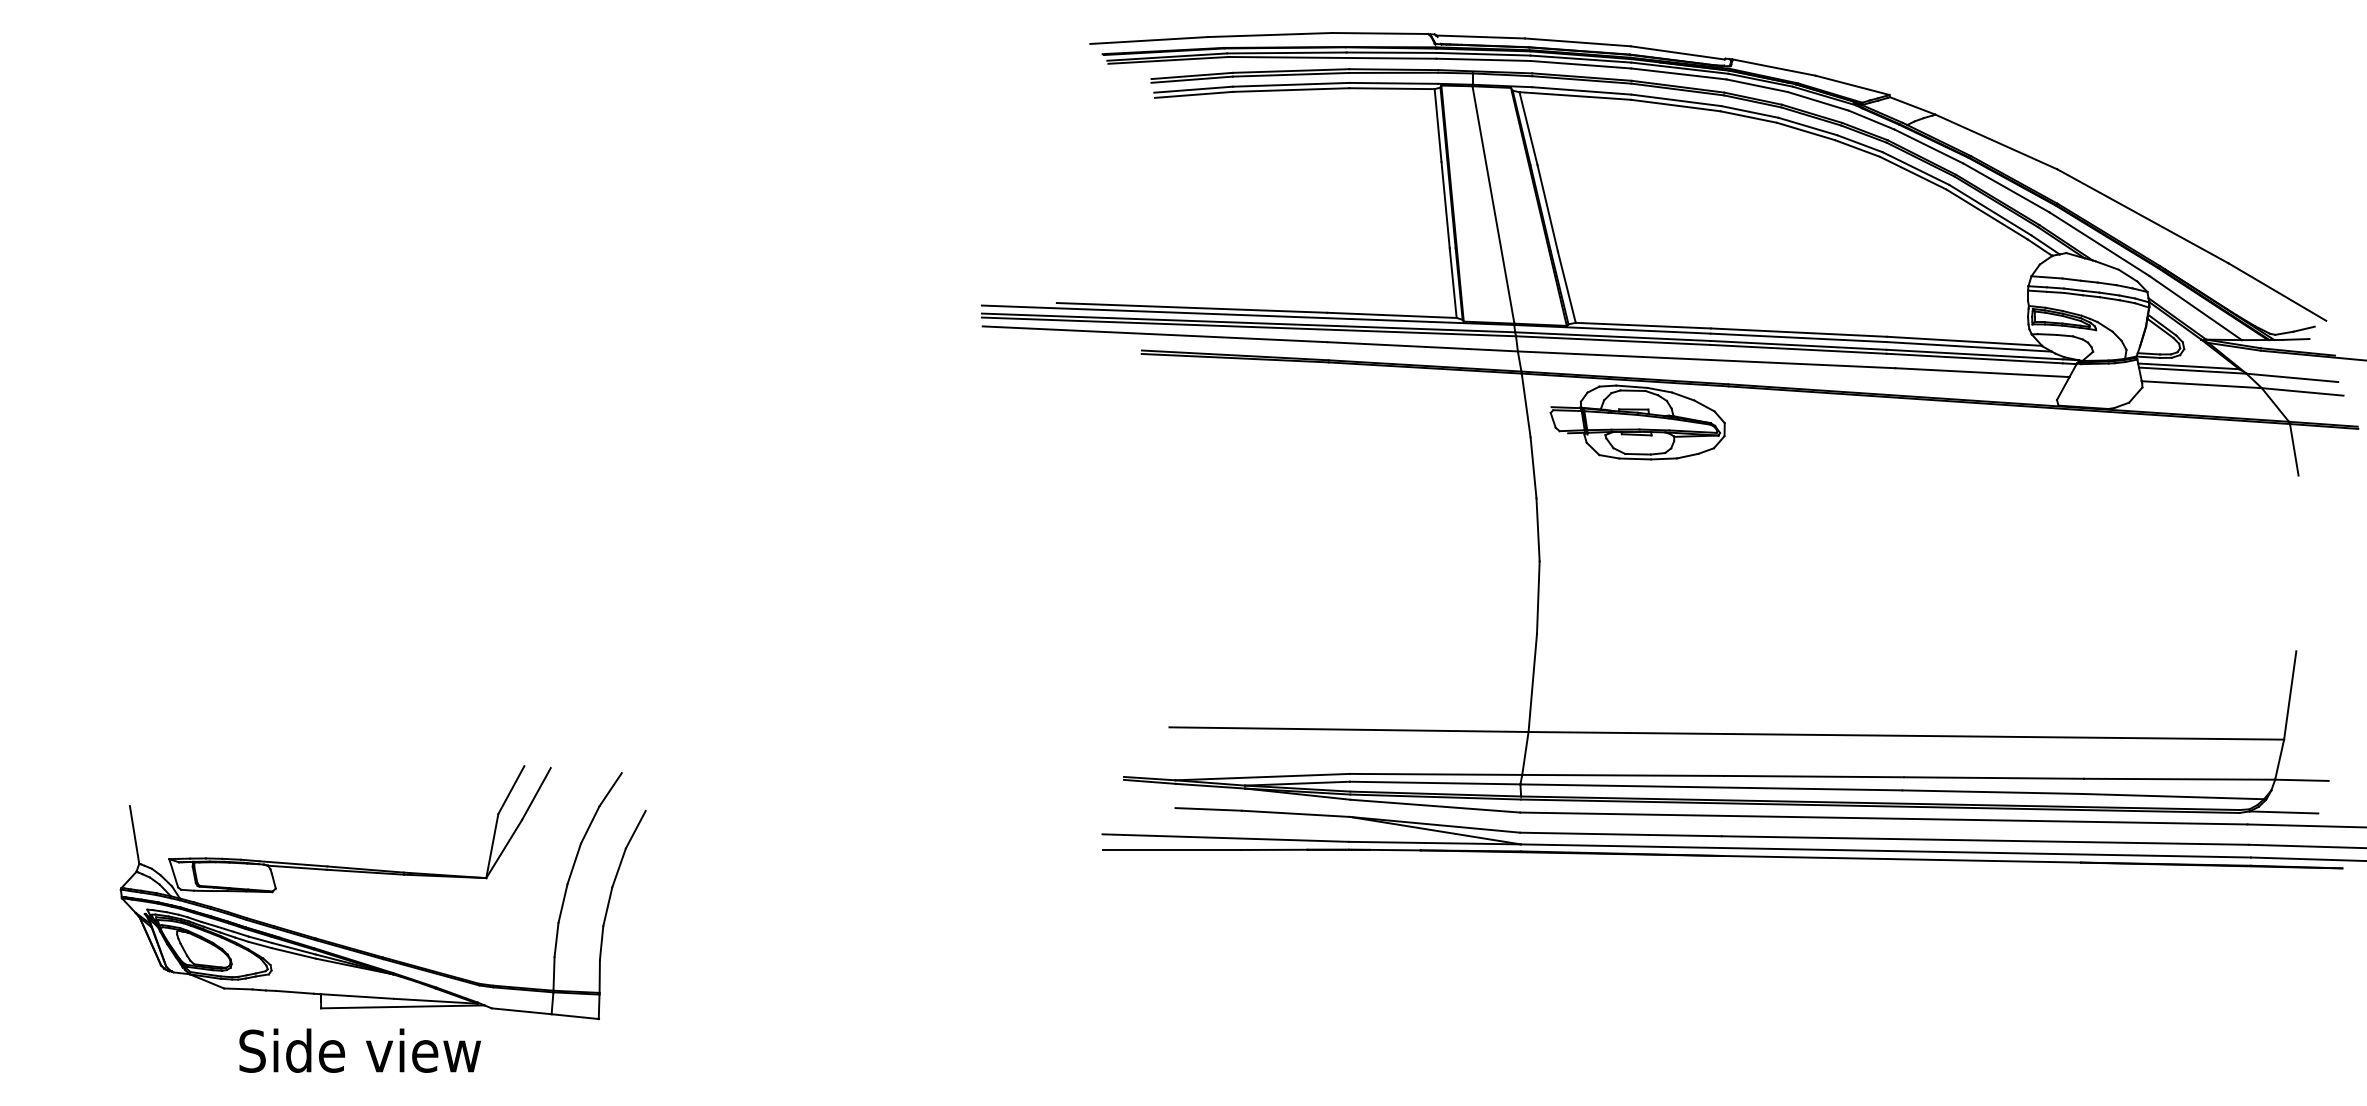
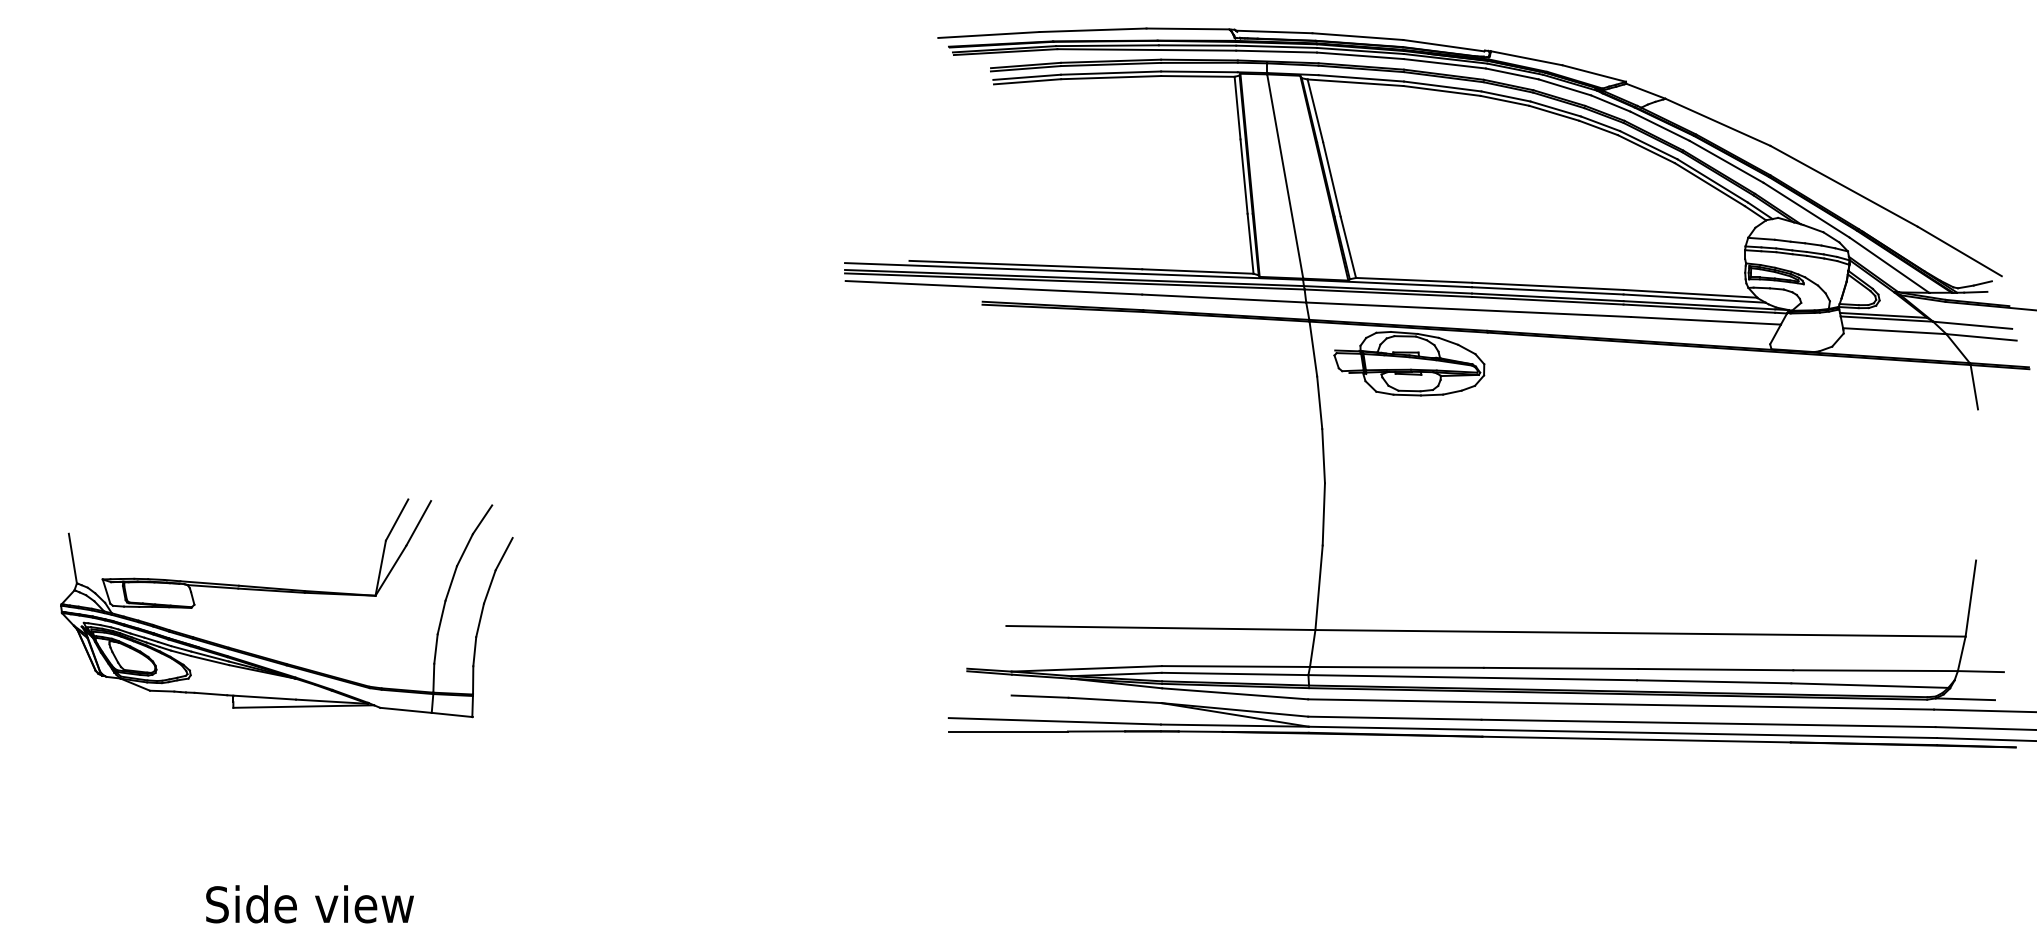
part: (382, 874) -> (286, 592), moved

